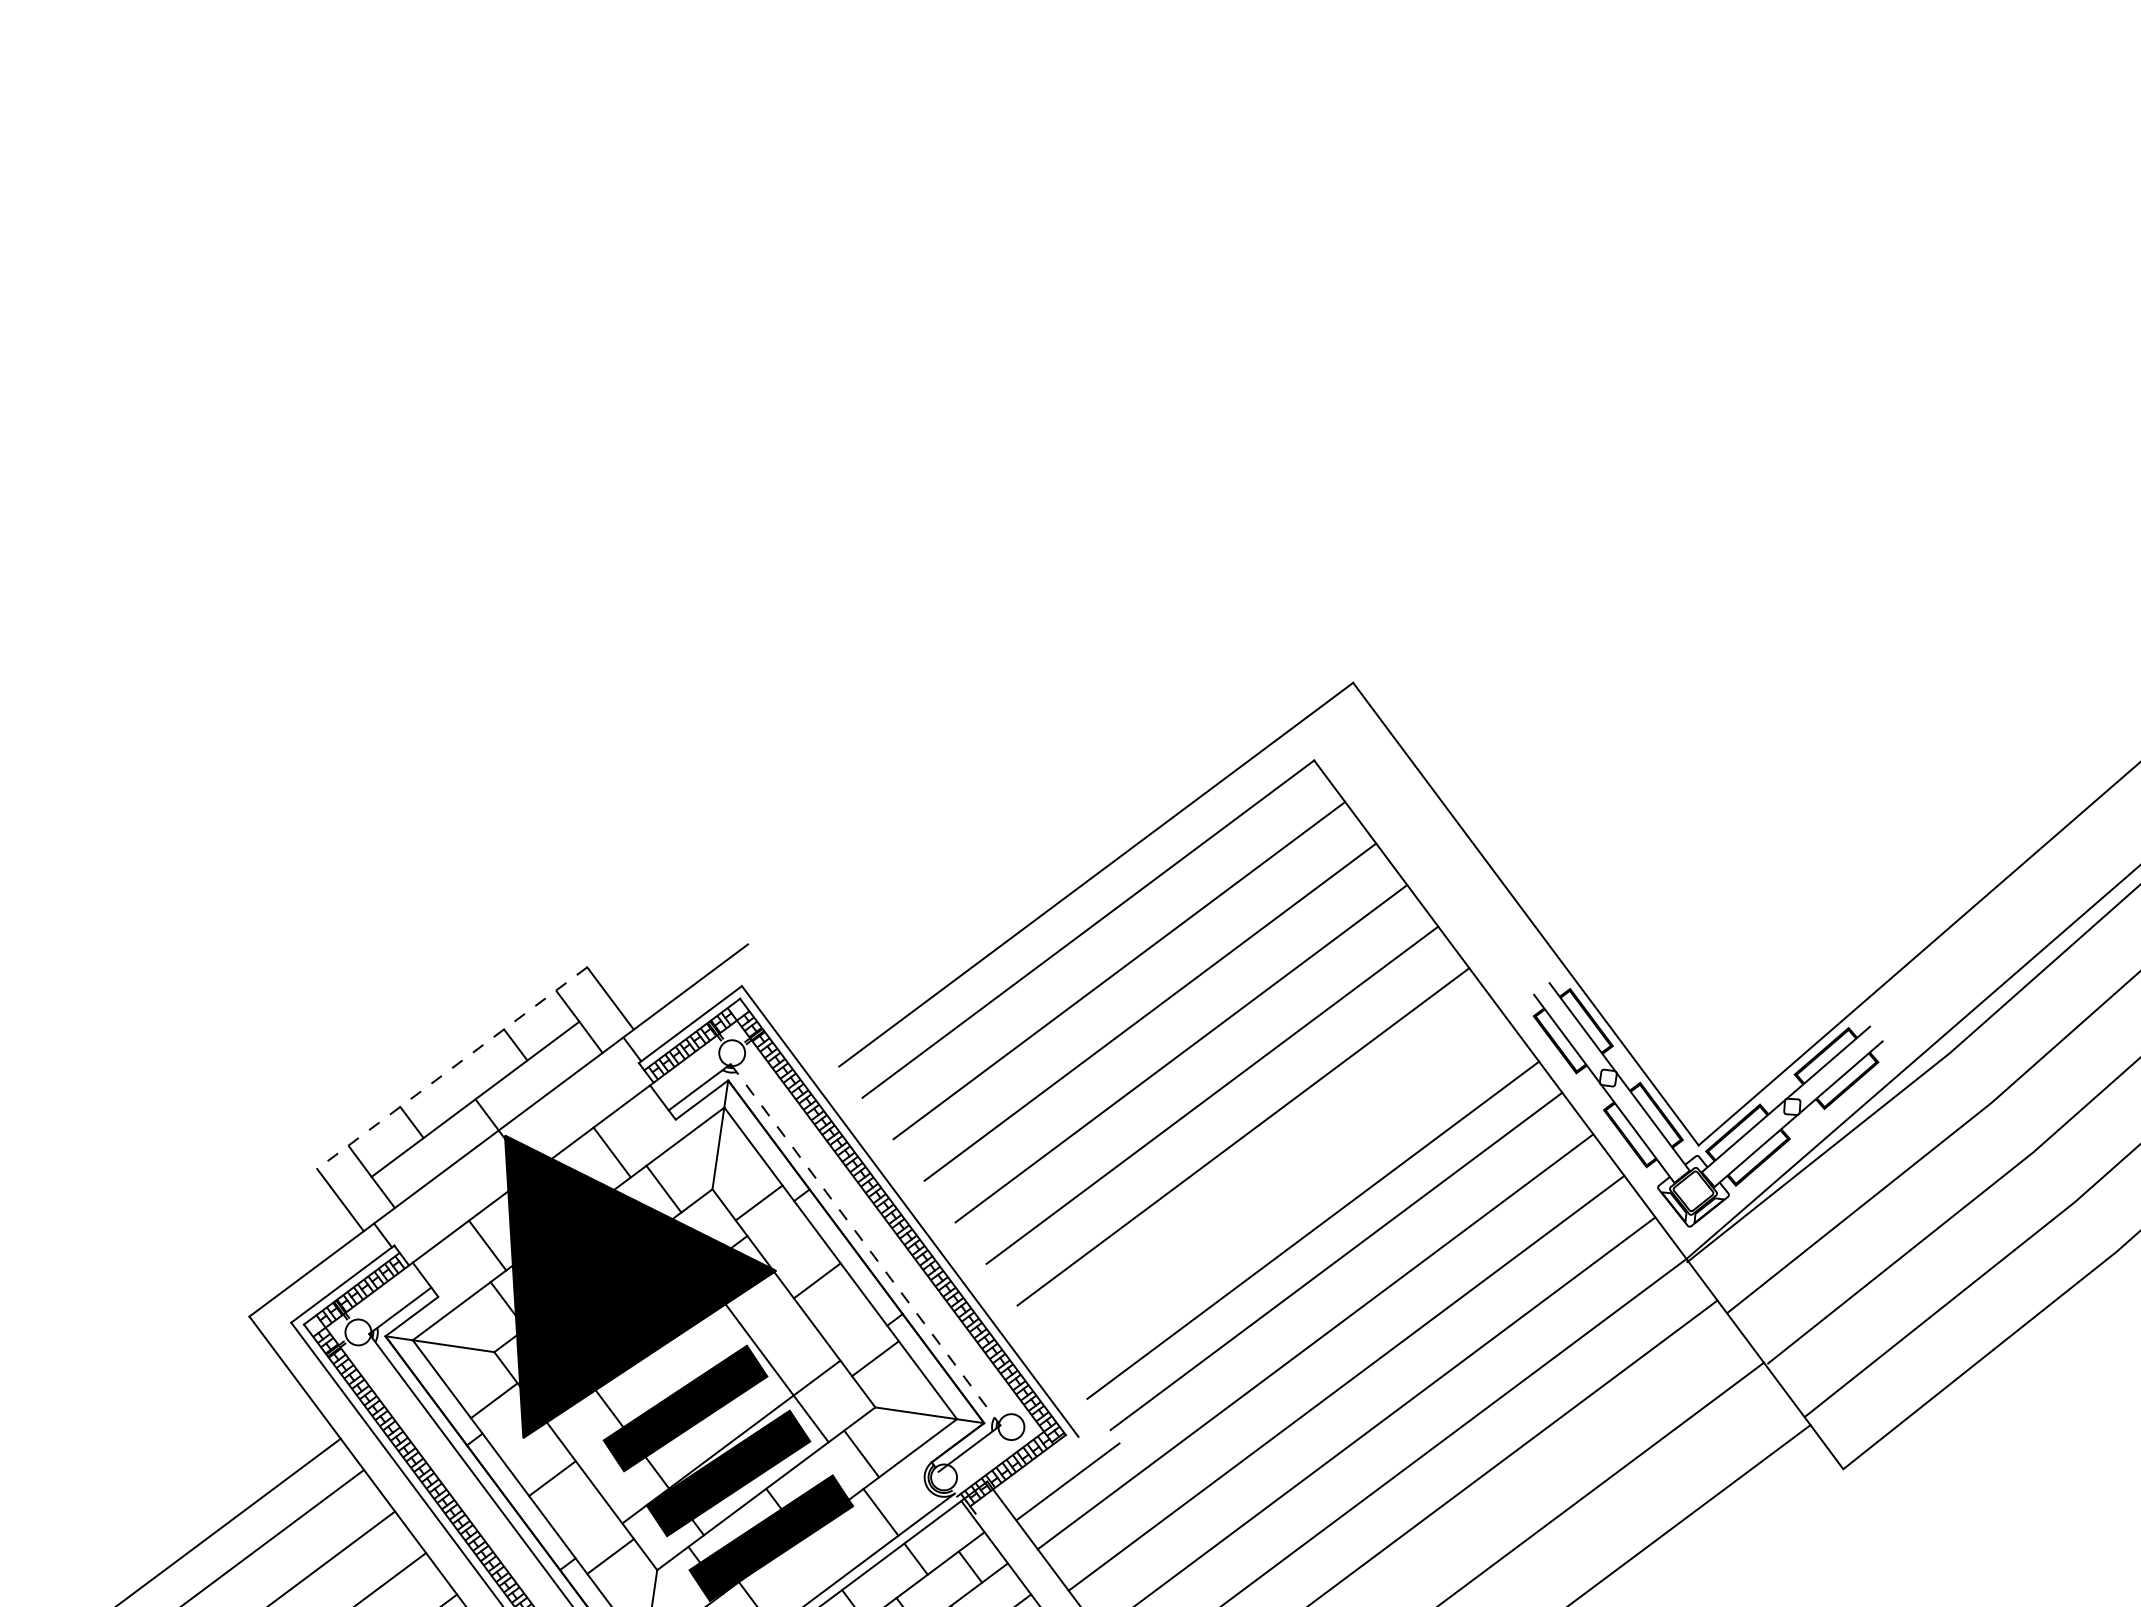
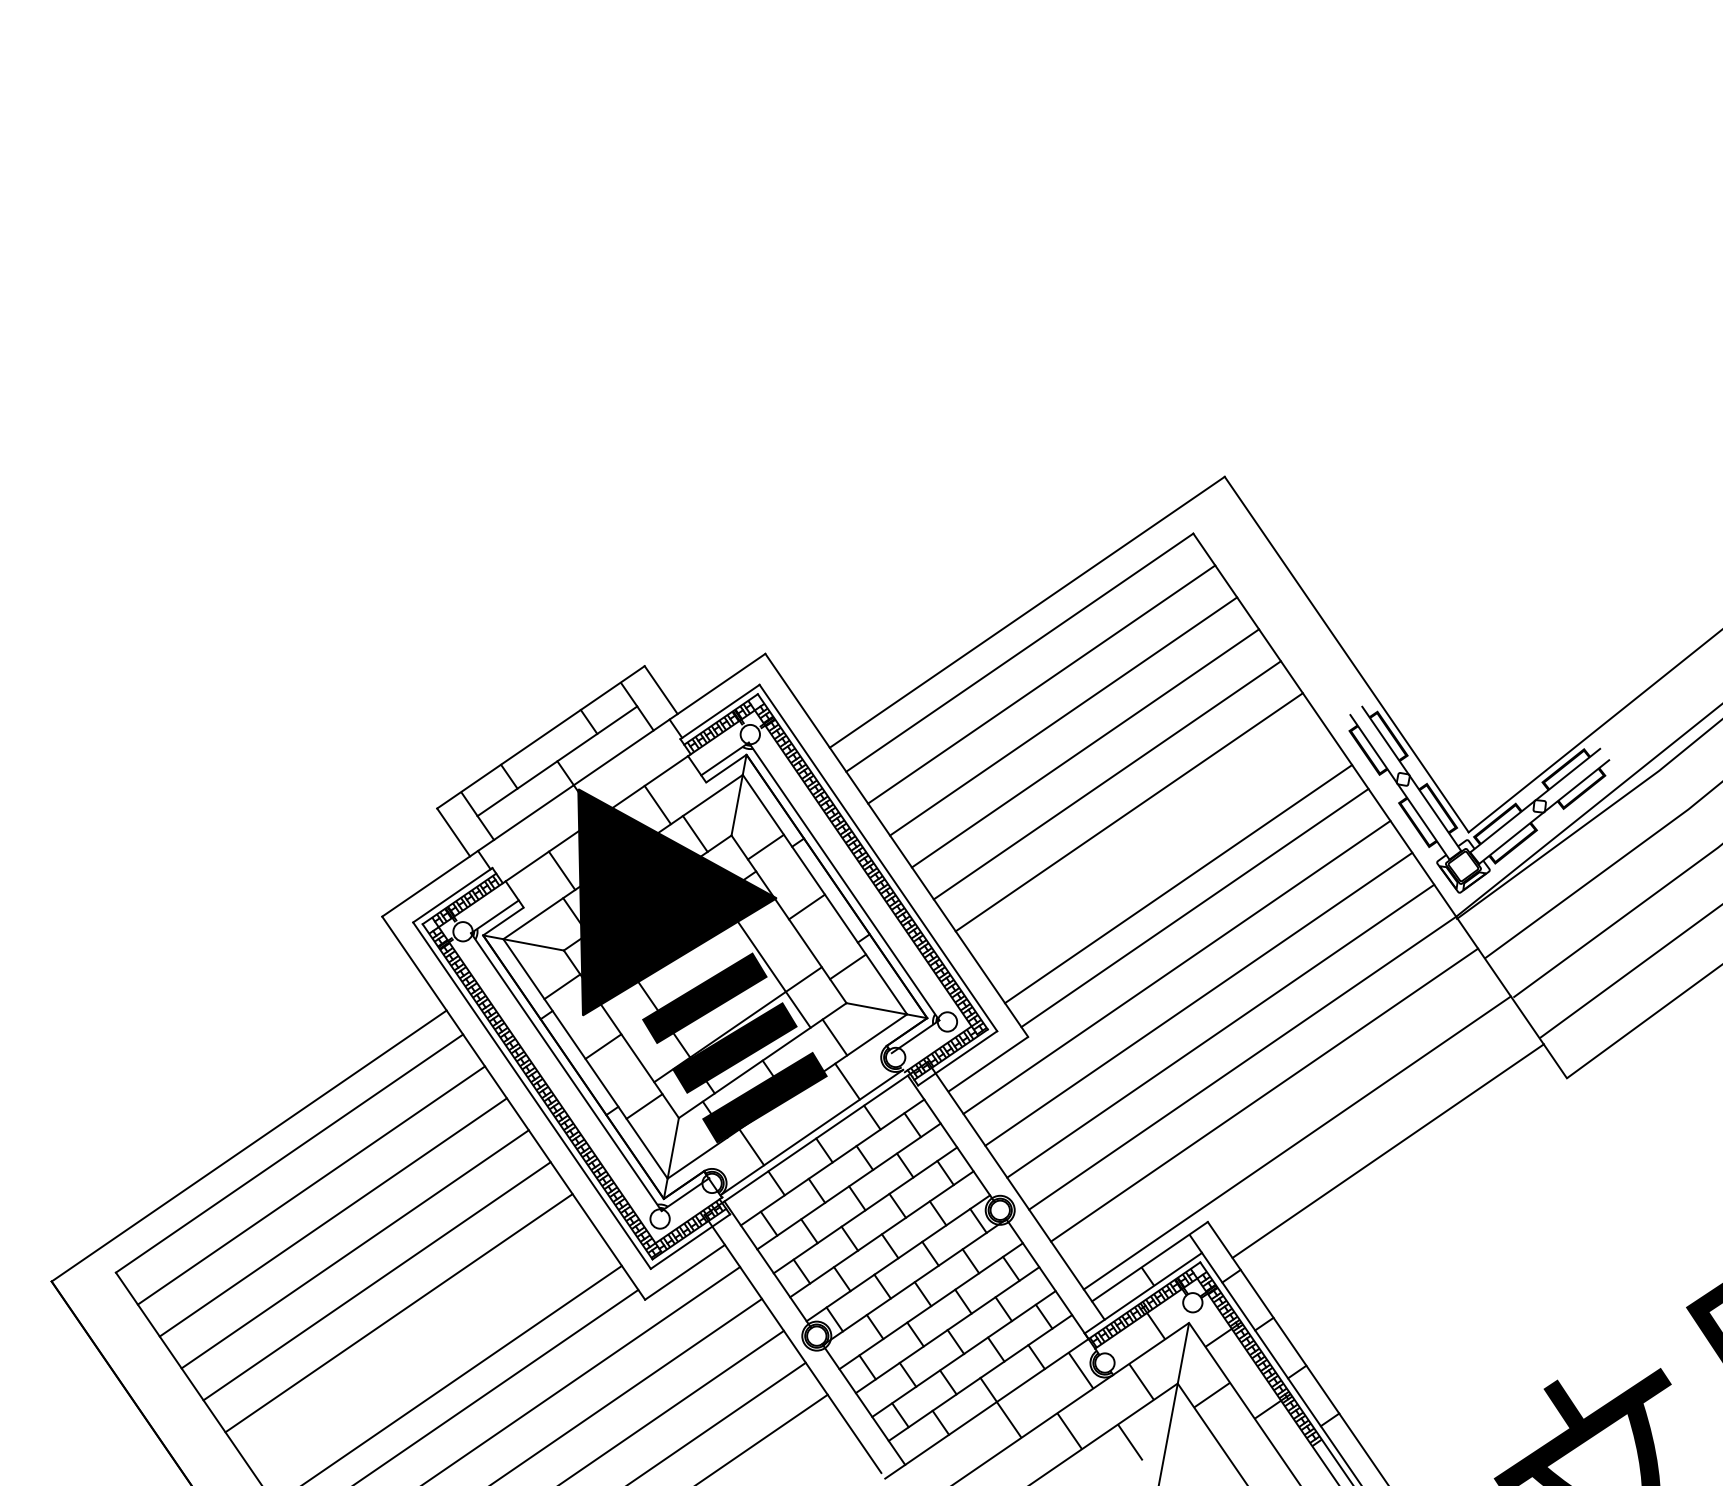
line: (451, 1068) -> (540, 737), dashed -> solid
line: (933, 1192) -> (896, 844), added
line: (866, 1244) -> (844, 881), dashed -> solid
line: (1026, 1475) -> (957, 1058), added

